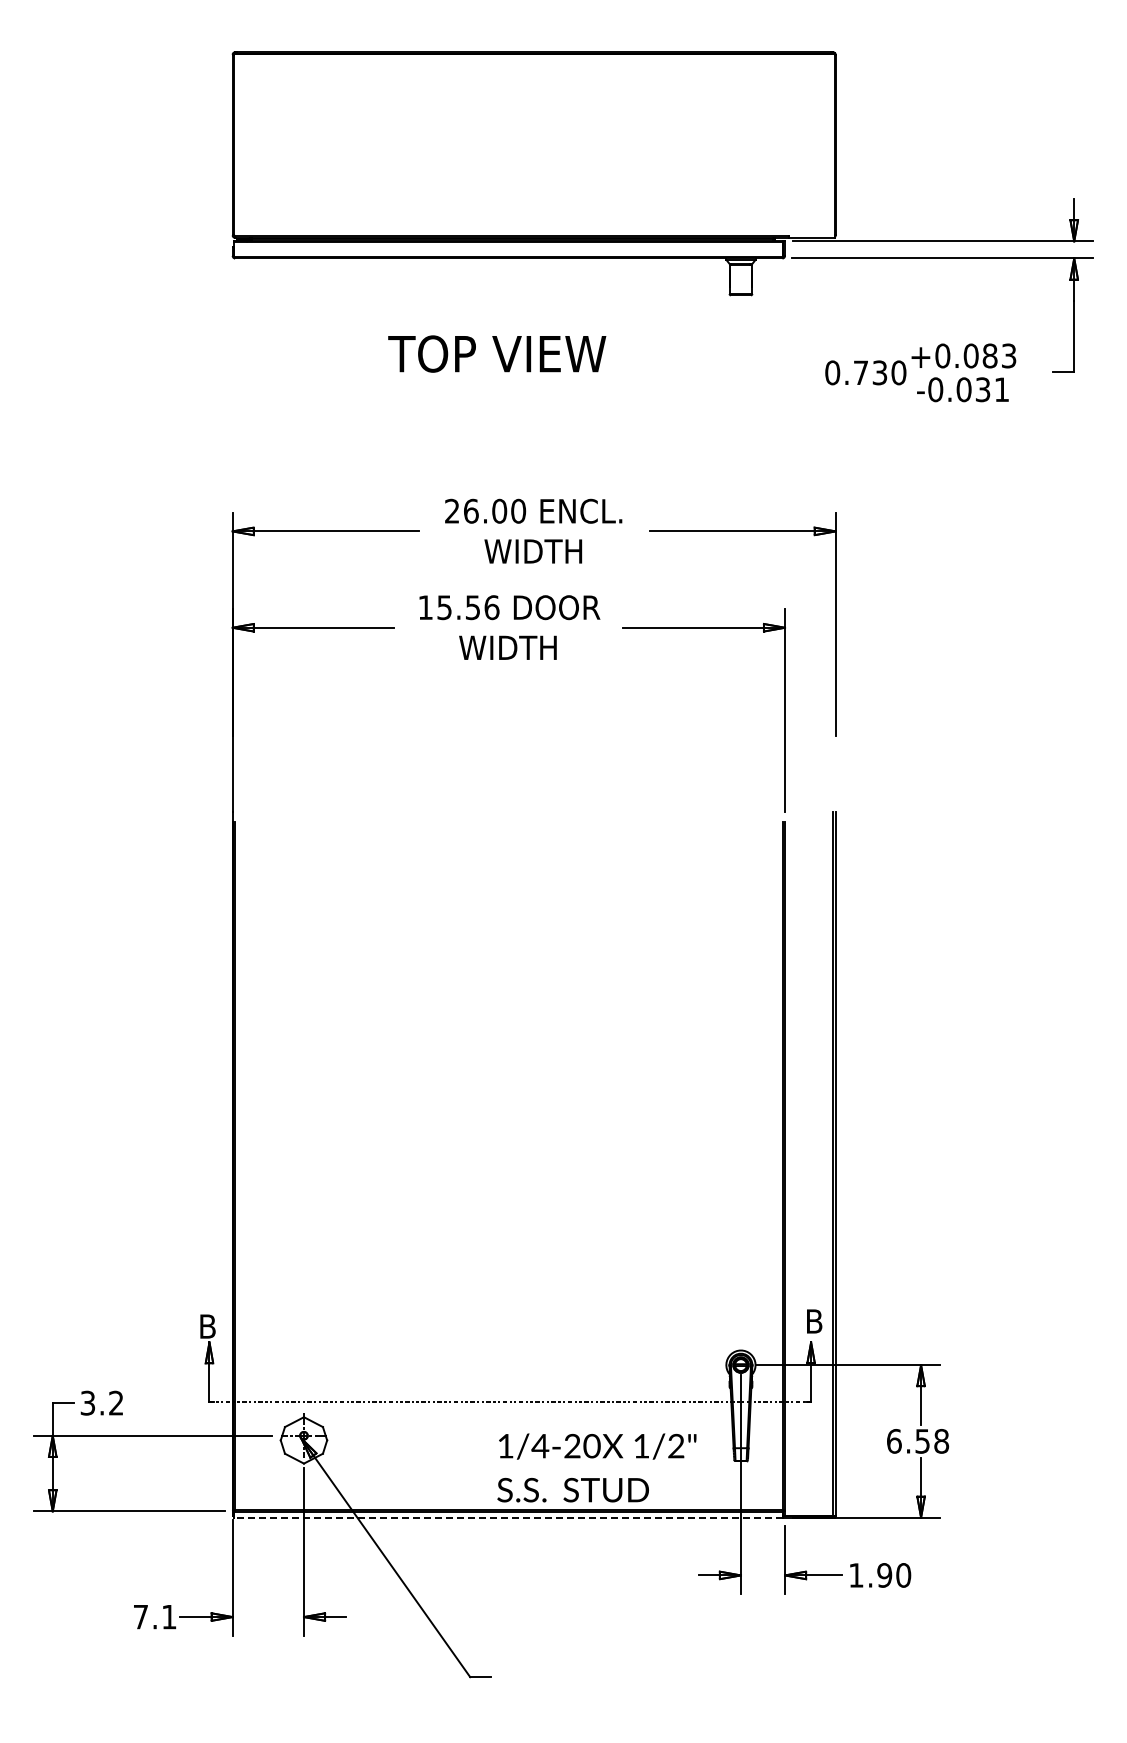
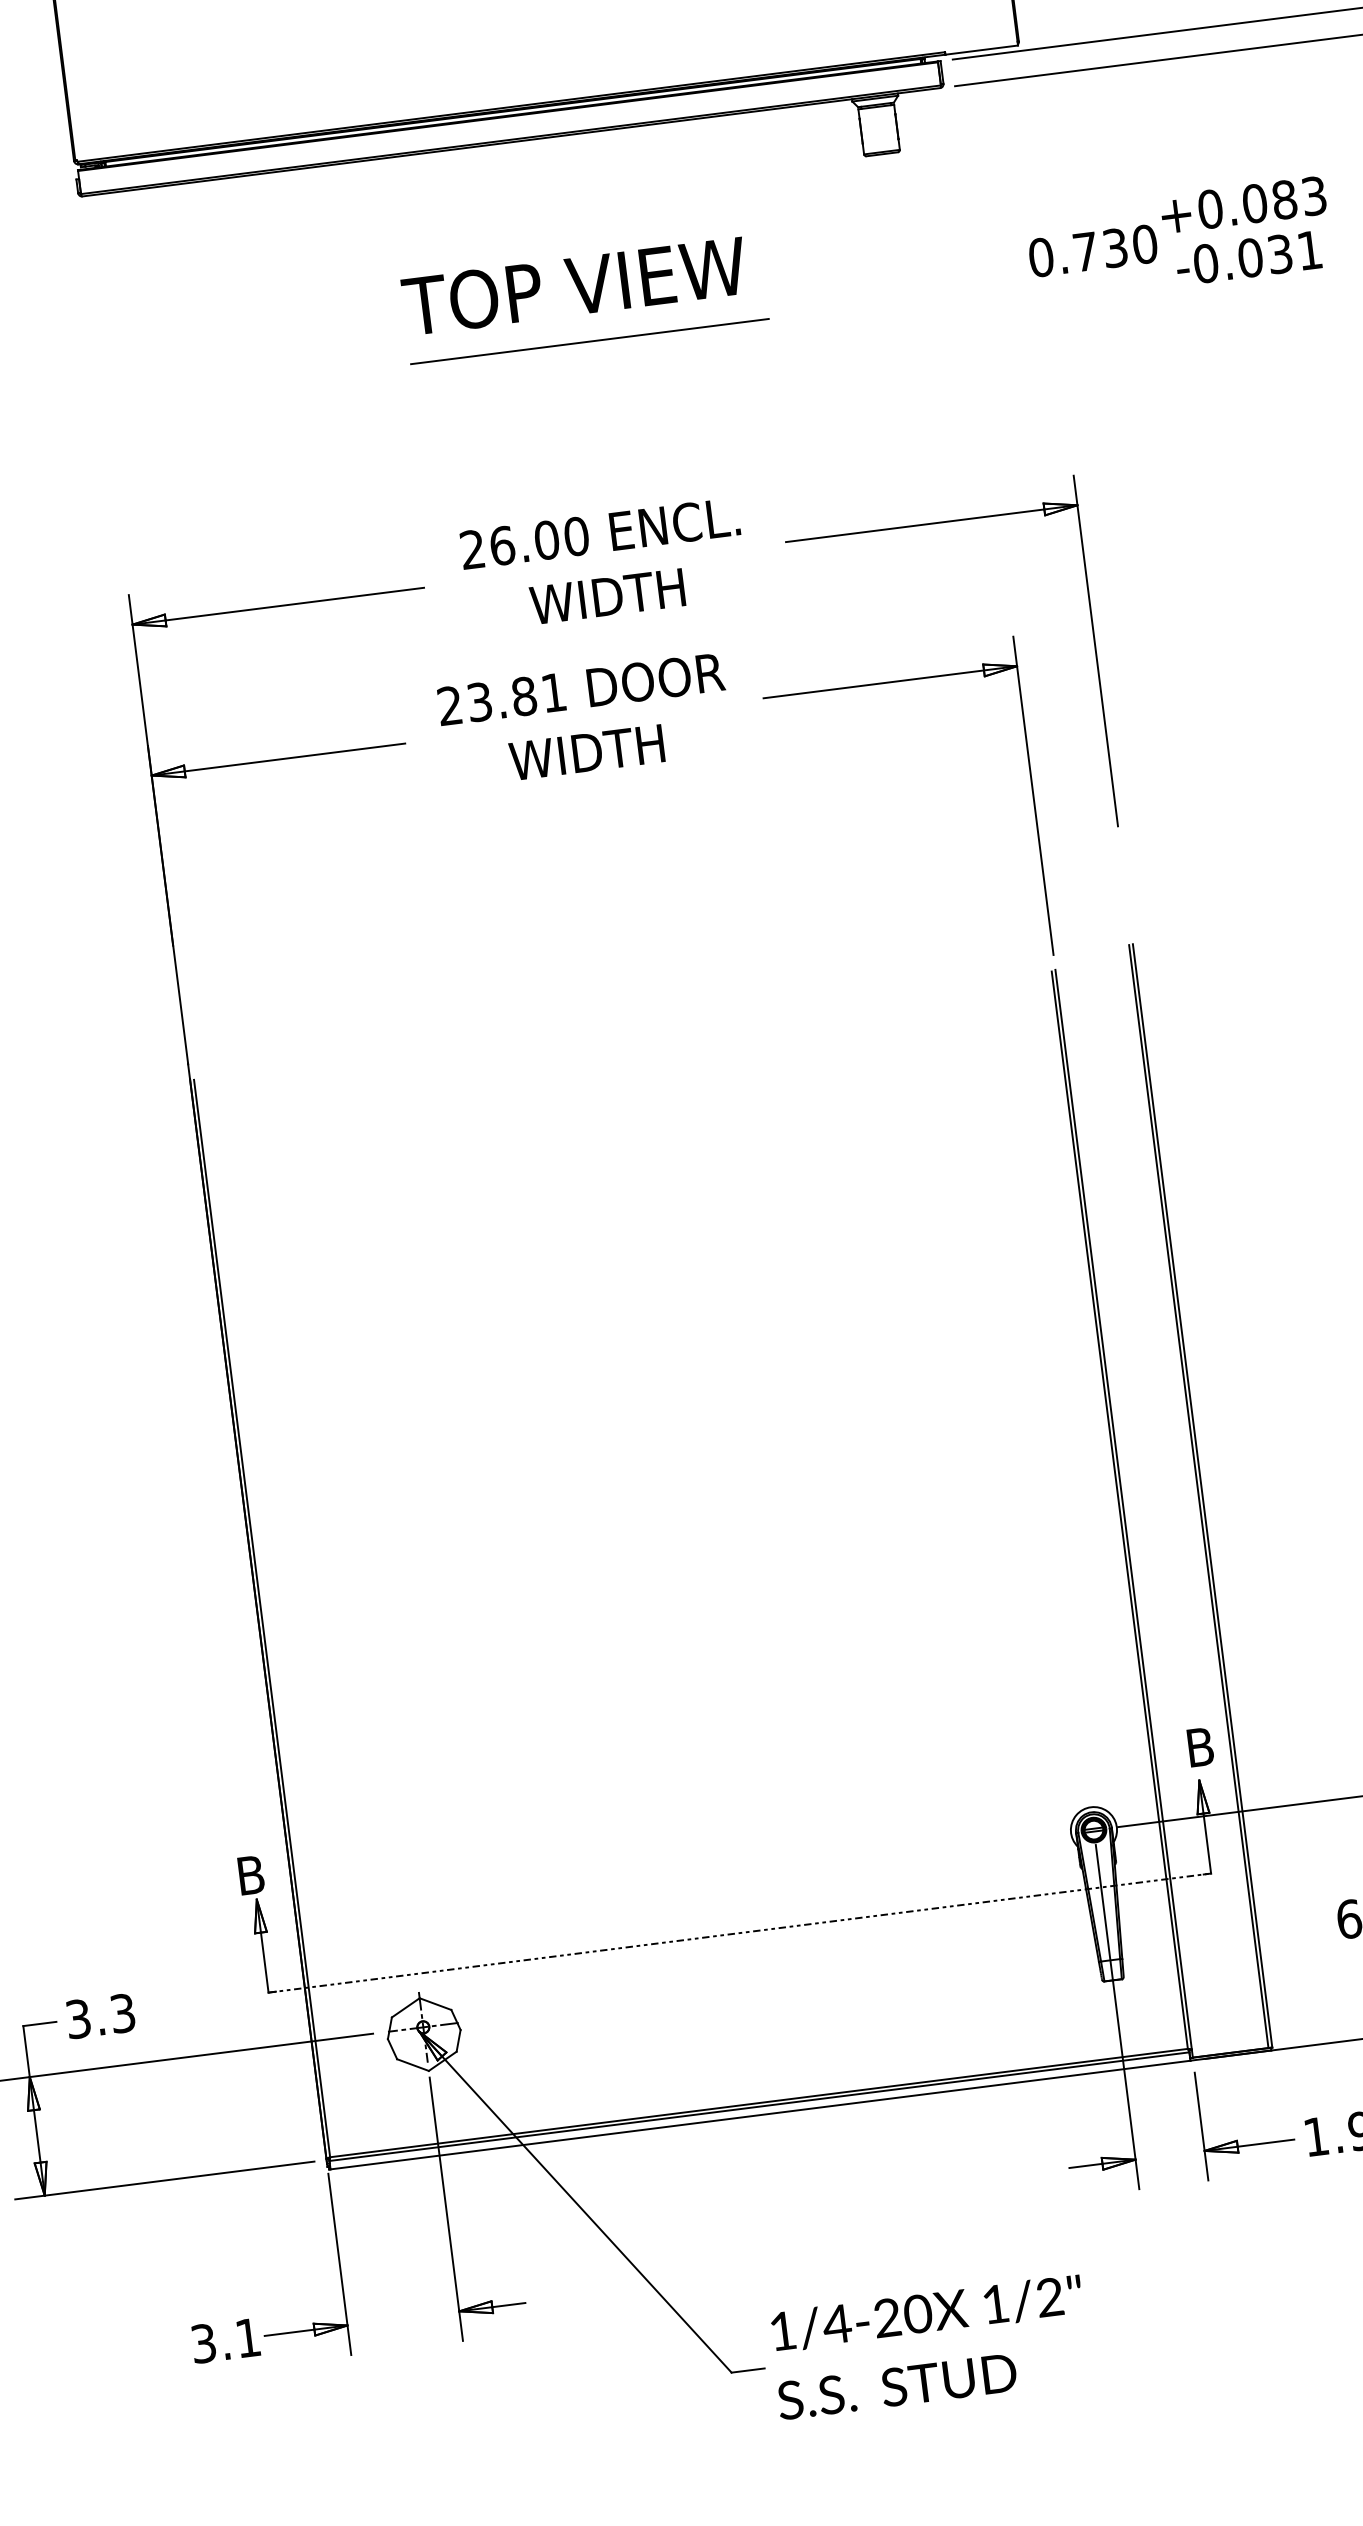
text: (497, 353) -> (574, 285), moved
line: (542, 389) -> (589, 340), added
text: (458, 607) -> (501, 699), 15.56 -> 23.81
text: (116, 1403) -> (123, 2013), 3.2 -> 3.3
text: (596, 1467) -> (929, 2346), moved
line: (508, 1517) -> (759, 2114), dashed -> solid
text: (140, 1616) -> (202, 2342), 7.1 -> 3.1

